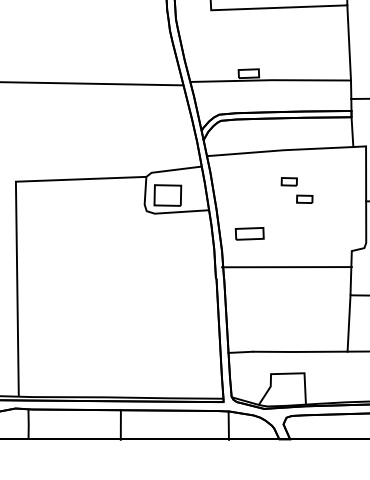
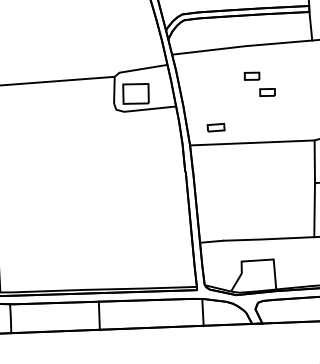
part: (249, 233) -> (215, 127), size x0.62
line: (286, 267) -> (251, 143), moved

